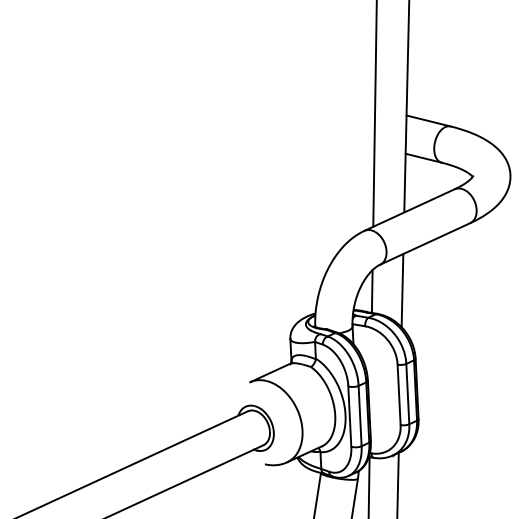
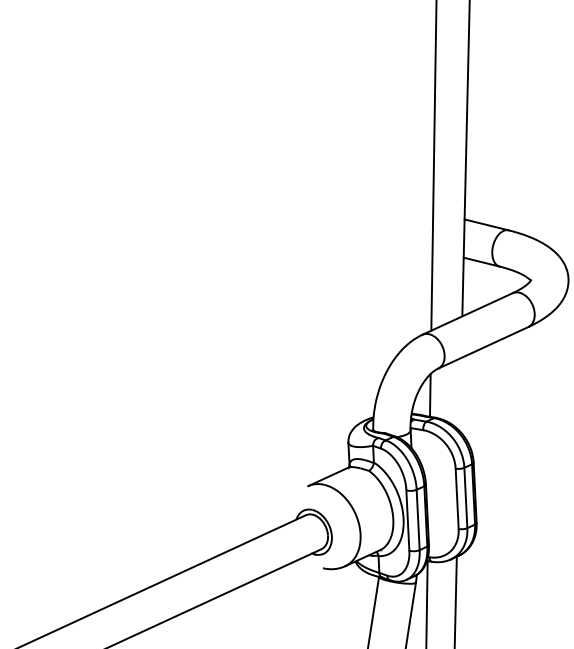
line: (402, 290) -> (460, 394), removed

